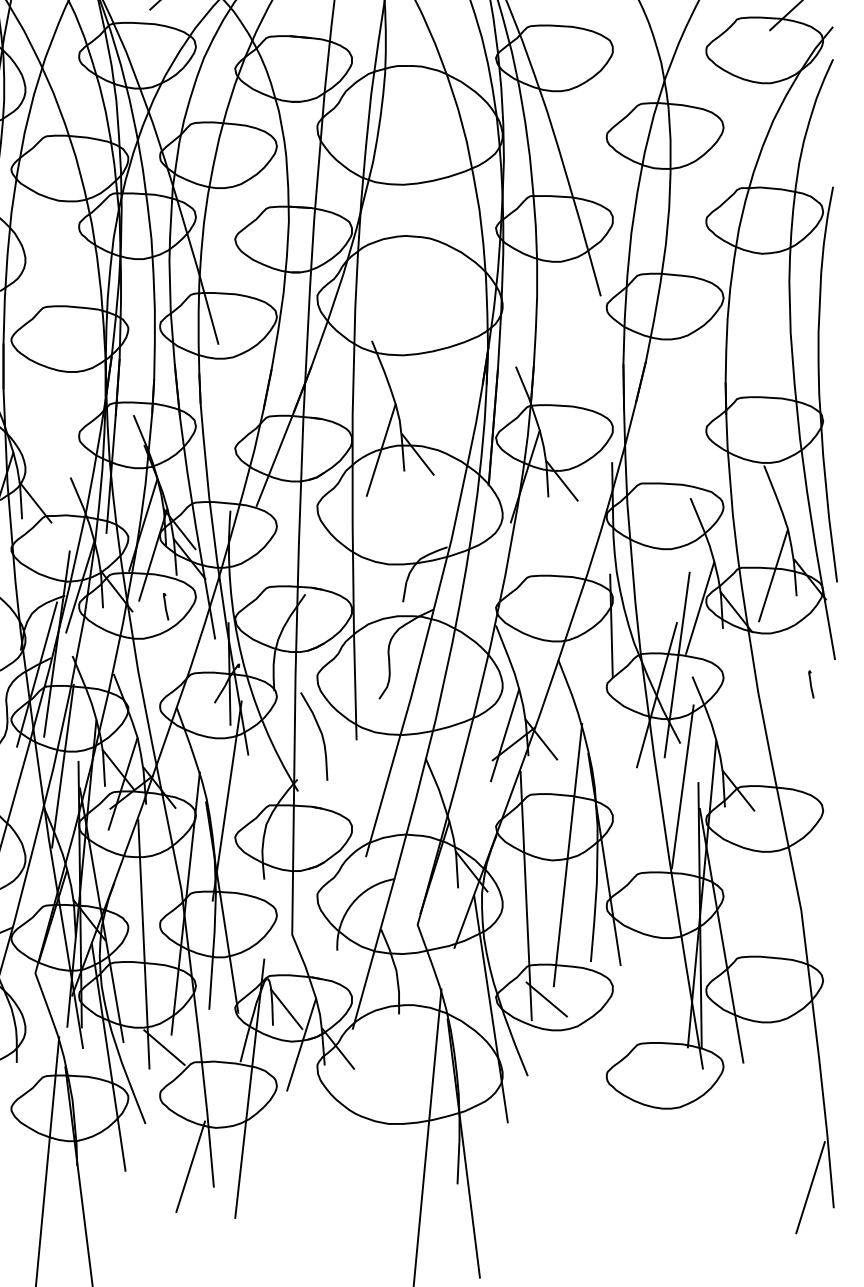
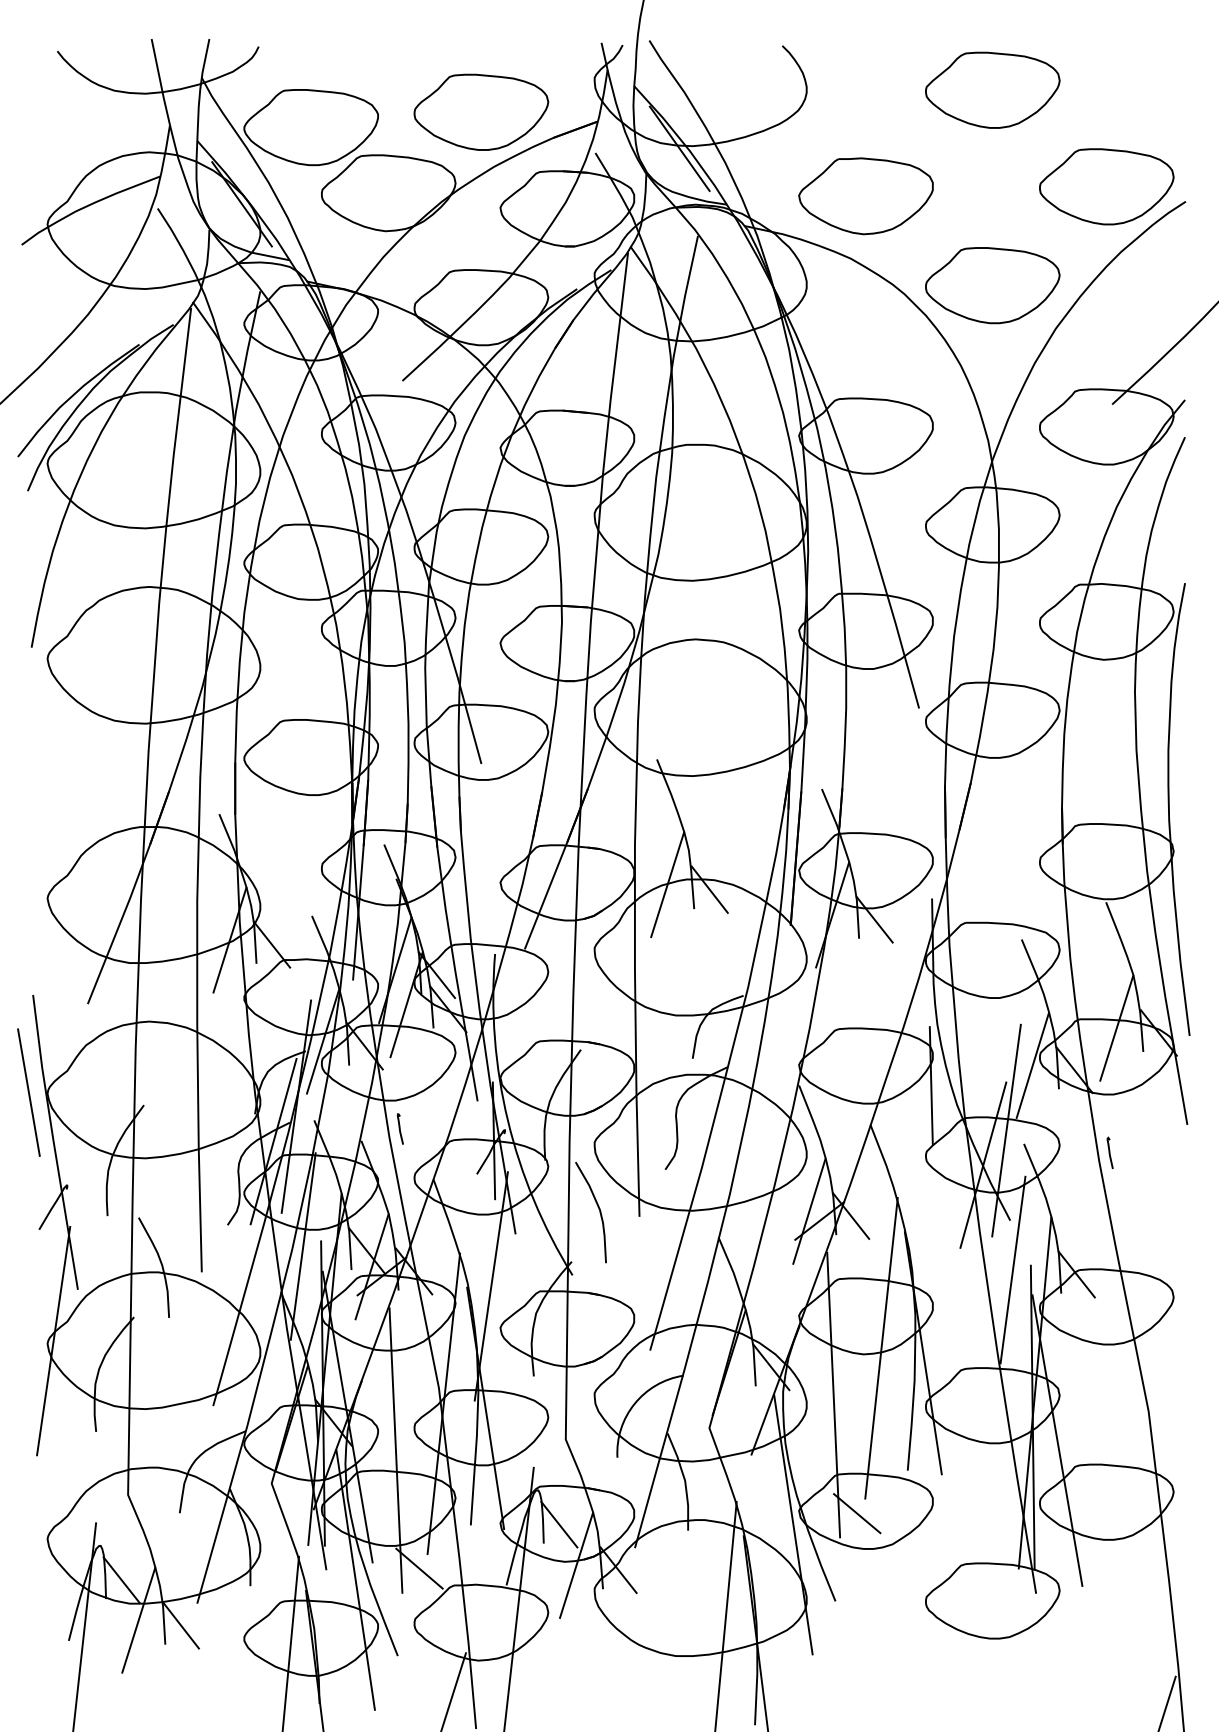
curve: (166, 606) -> (400, 1128), moved
curve: (810, 684) -> (1109, 1152), moved

